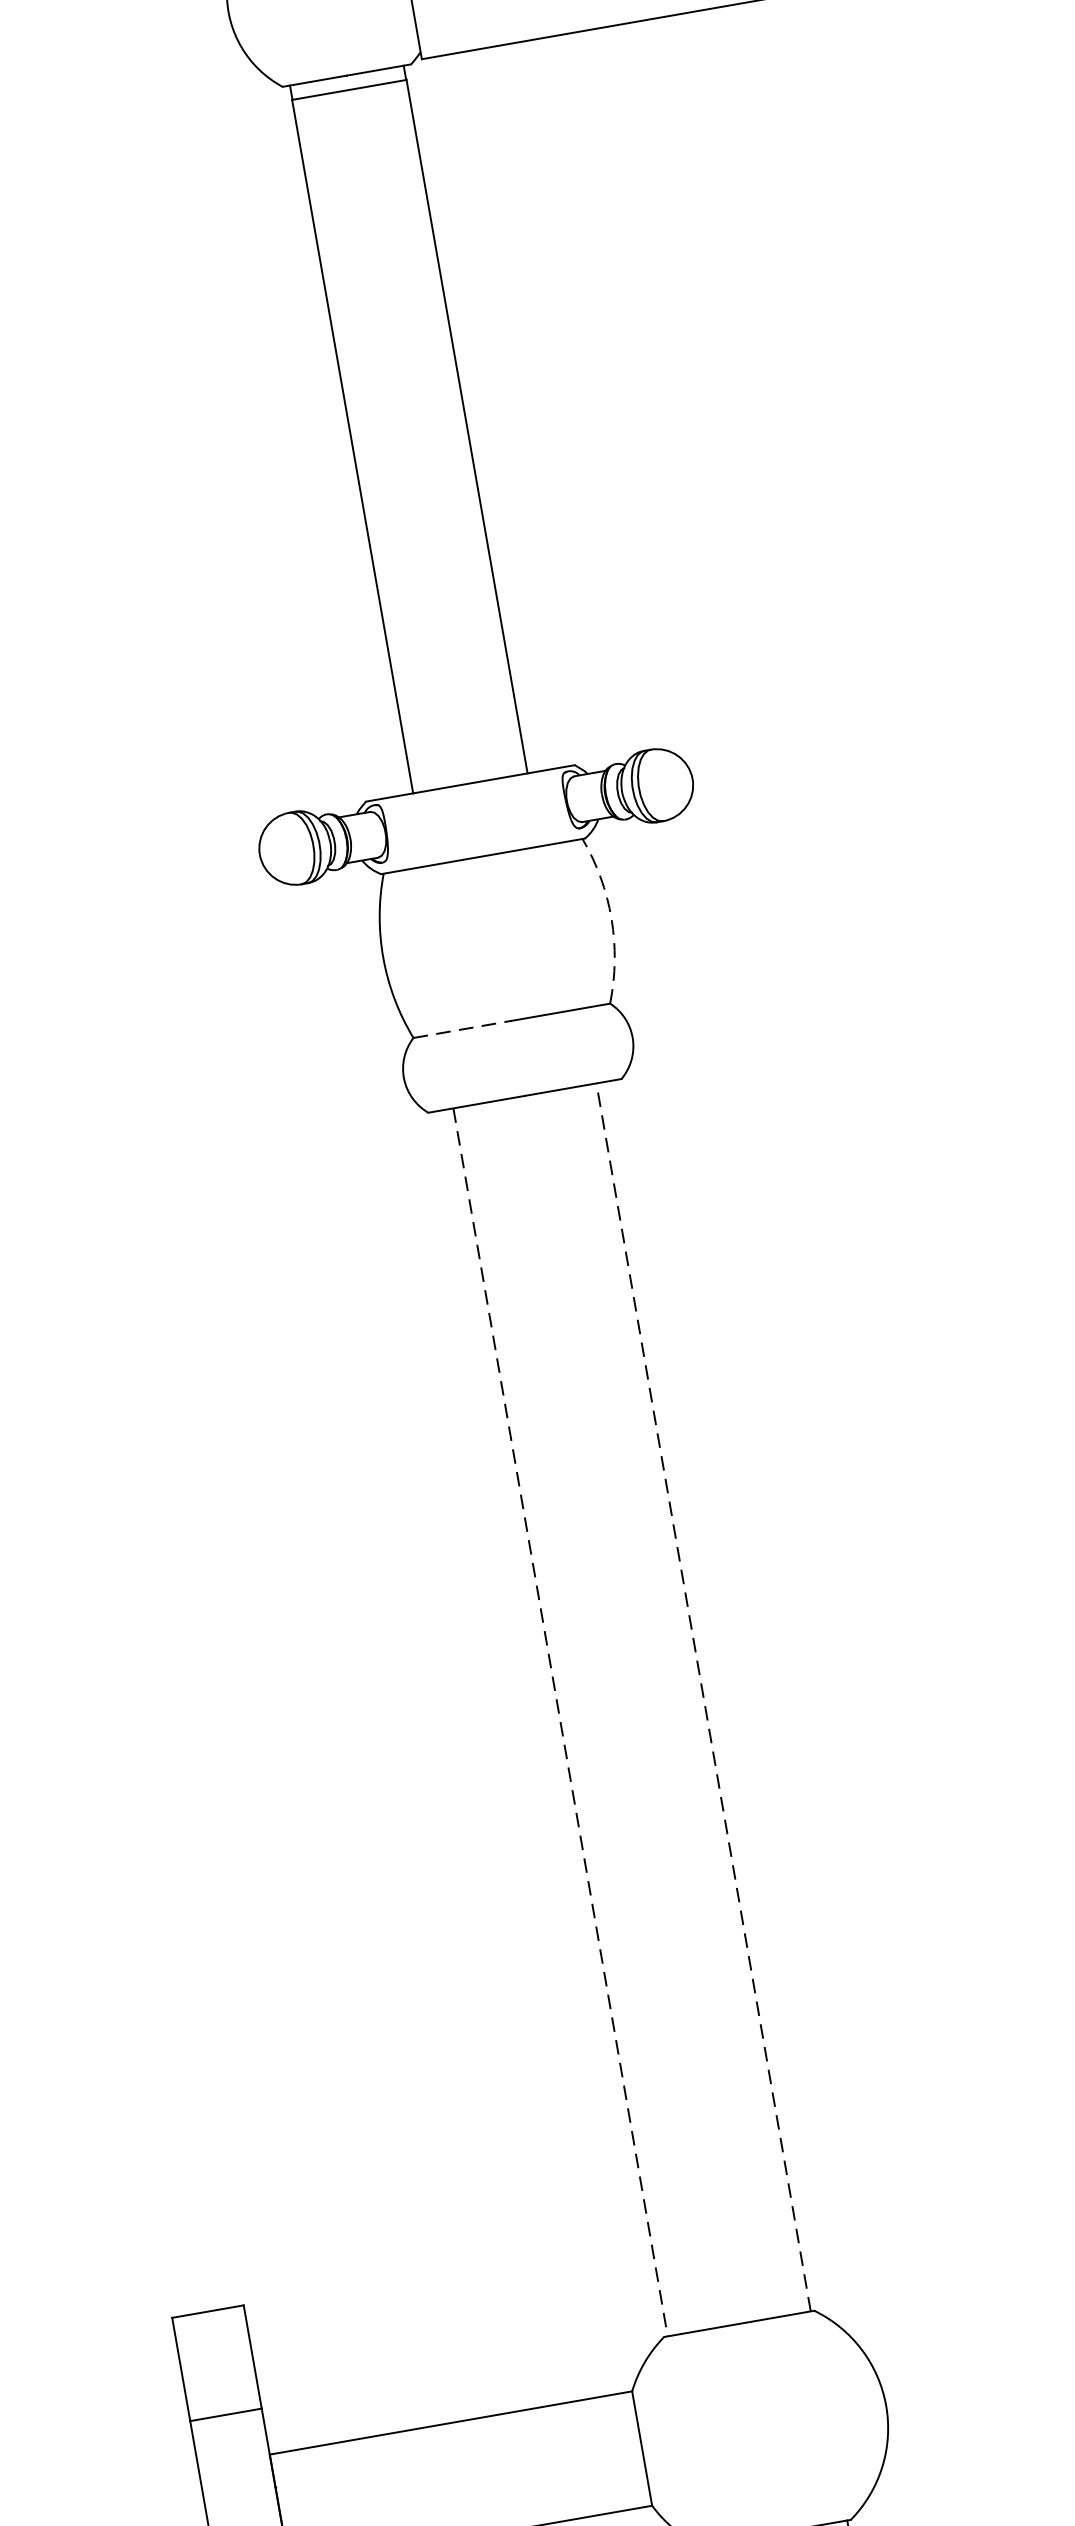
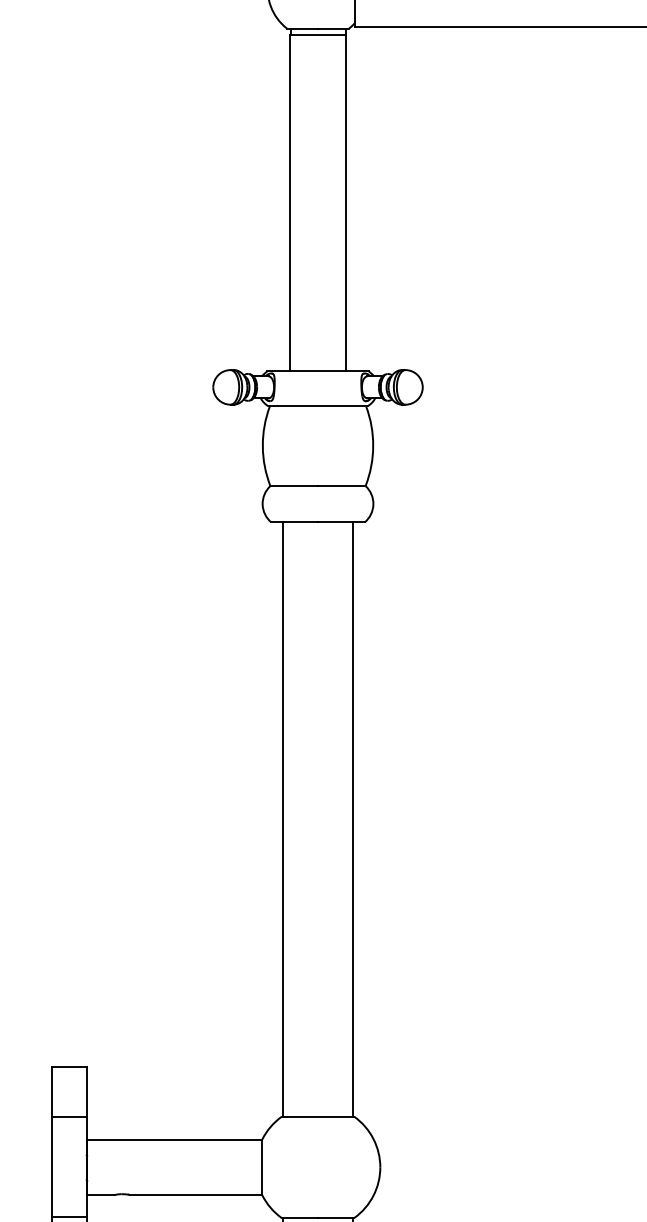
arc: (612, 919) -> (373, 446), dashed -> solid
line: (463, 1030) -> (294, 486), dashed -> solid
line: (703, 1697) -> (352, 819), dashed -> solid
line: (561, 1724) -> (283, 820), dashed -> solid

